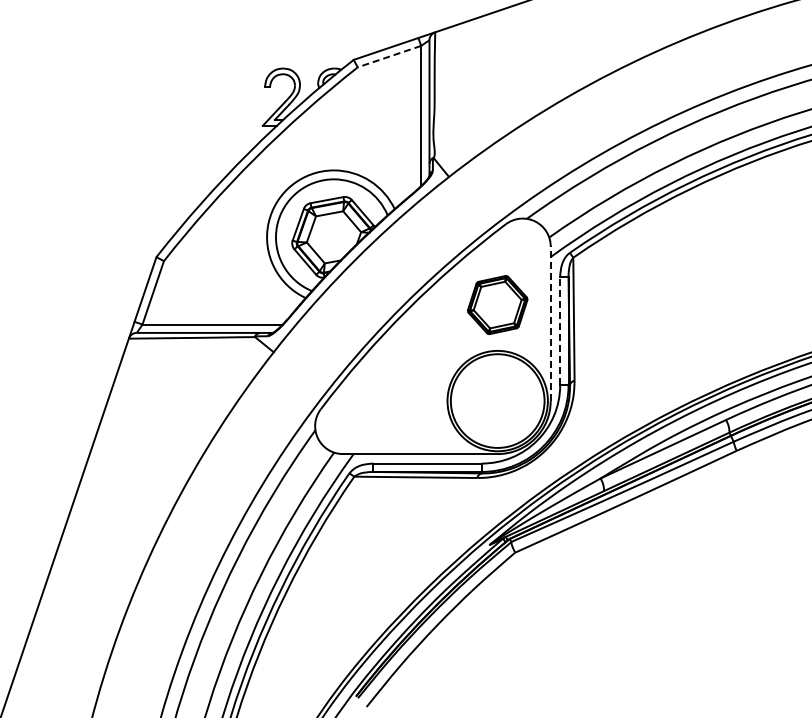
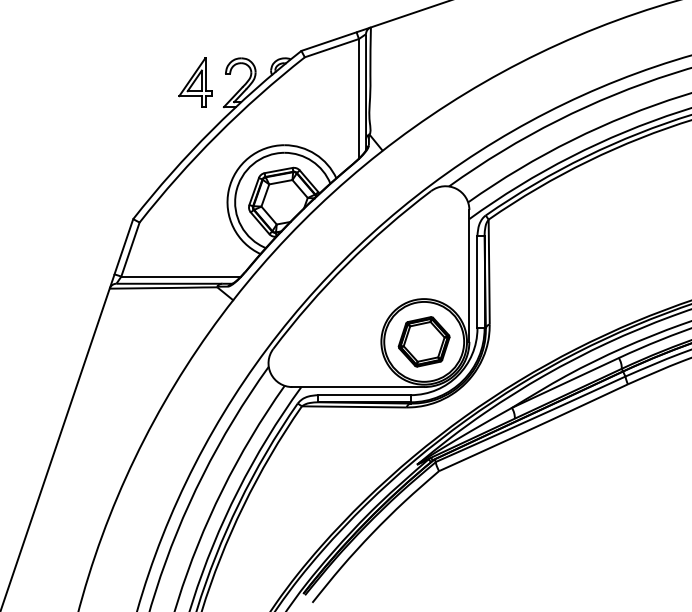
line: (388, 56) -> (331, 48), dashed -> solid
part: (228, 96) -> (194, 82), added
part: (497, 305) -> (424, 342), moved
line: (550, 323) -> (469, 275), dashed -> solid
line: (560, 330) -> (477, 281), dashed -> solid

